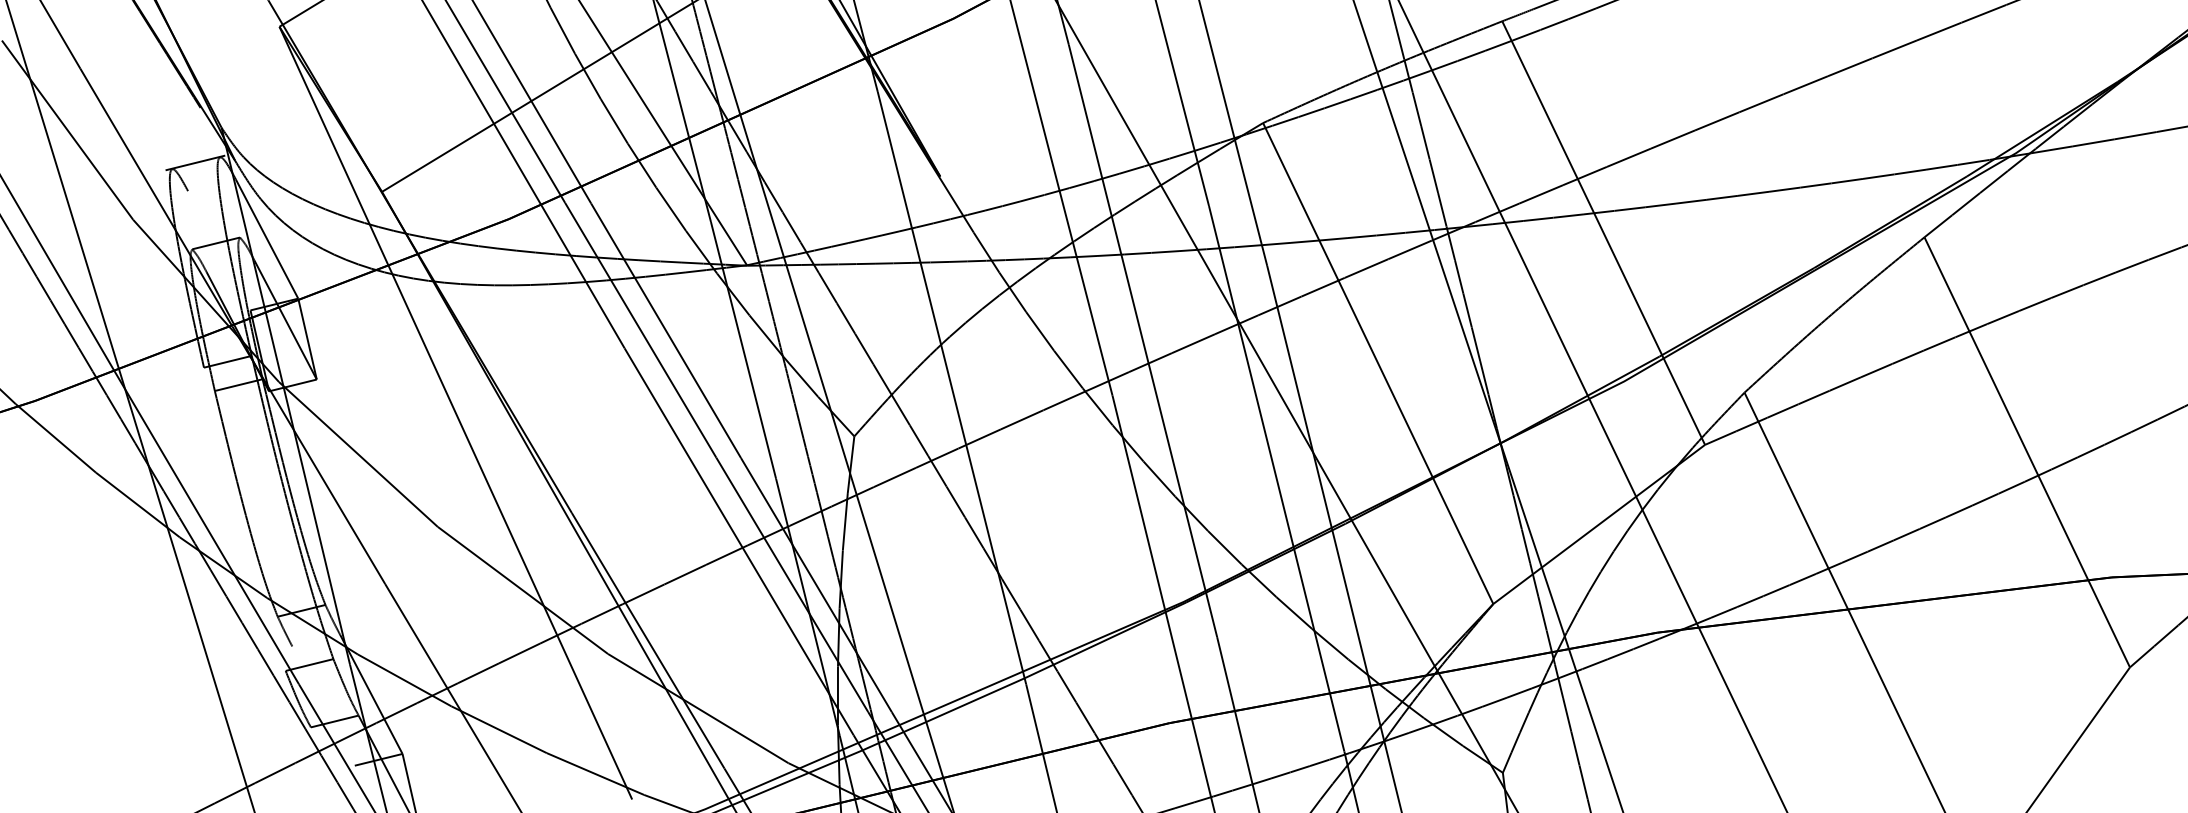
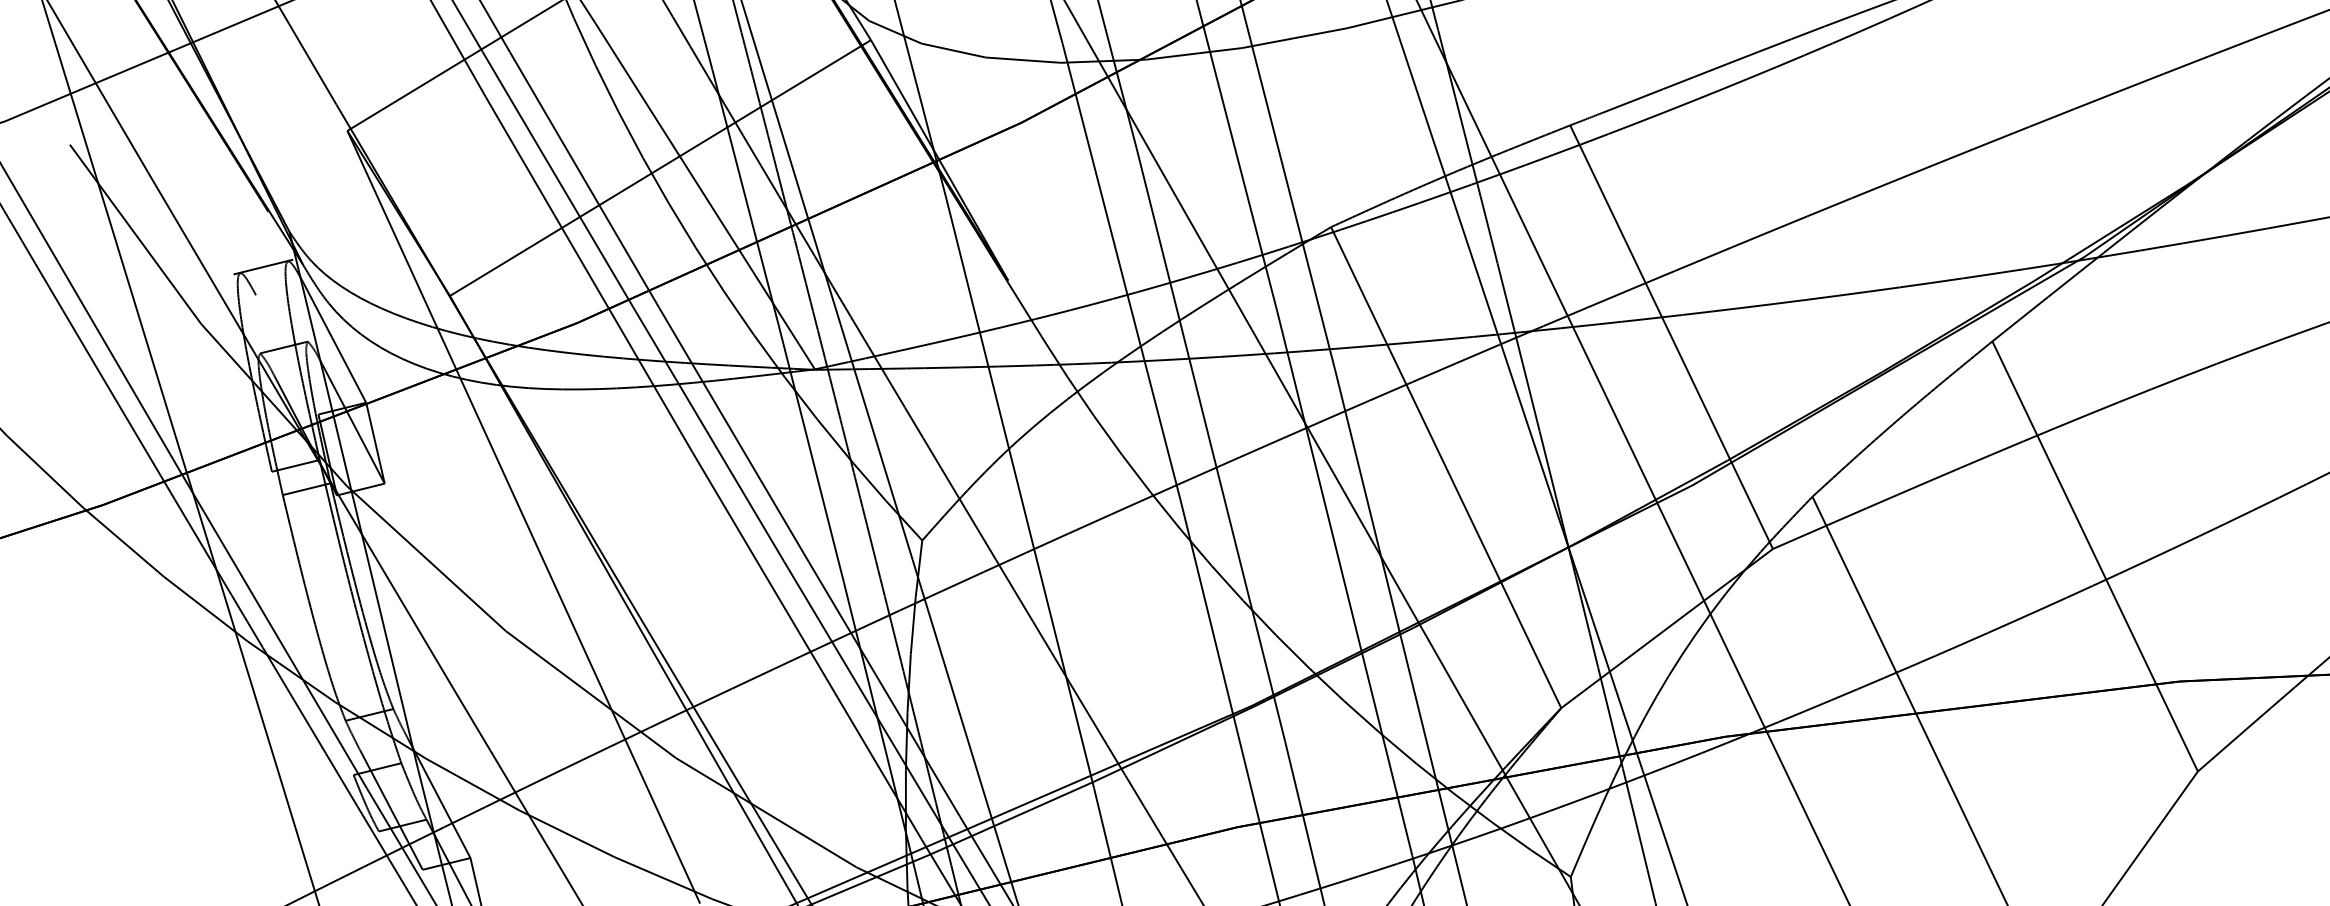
line: (323, 705) -> (391, 809), added

